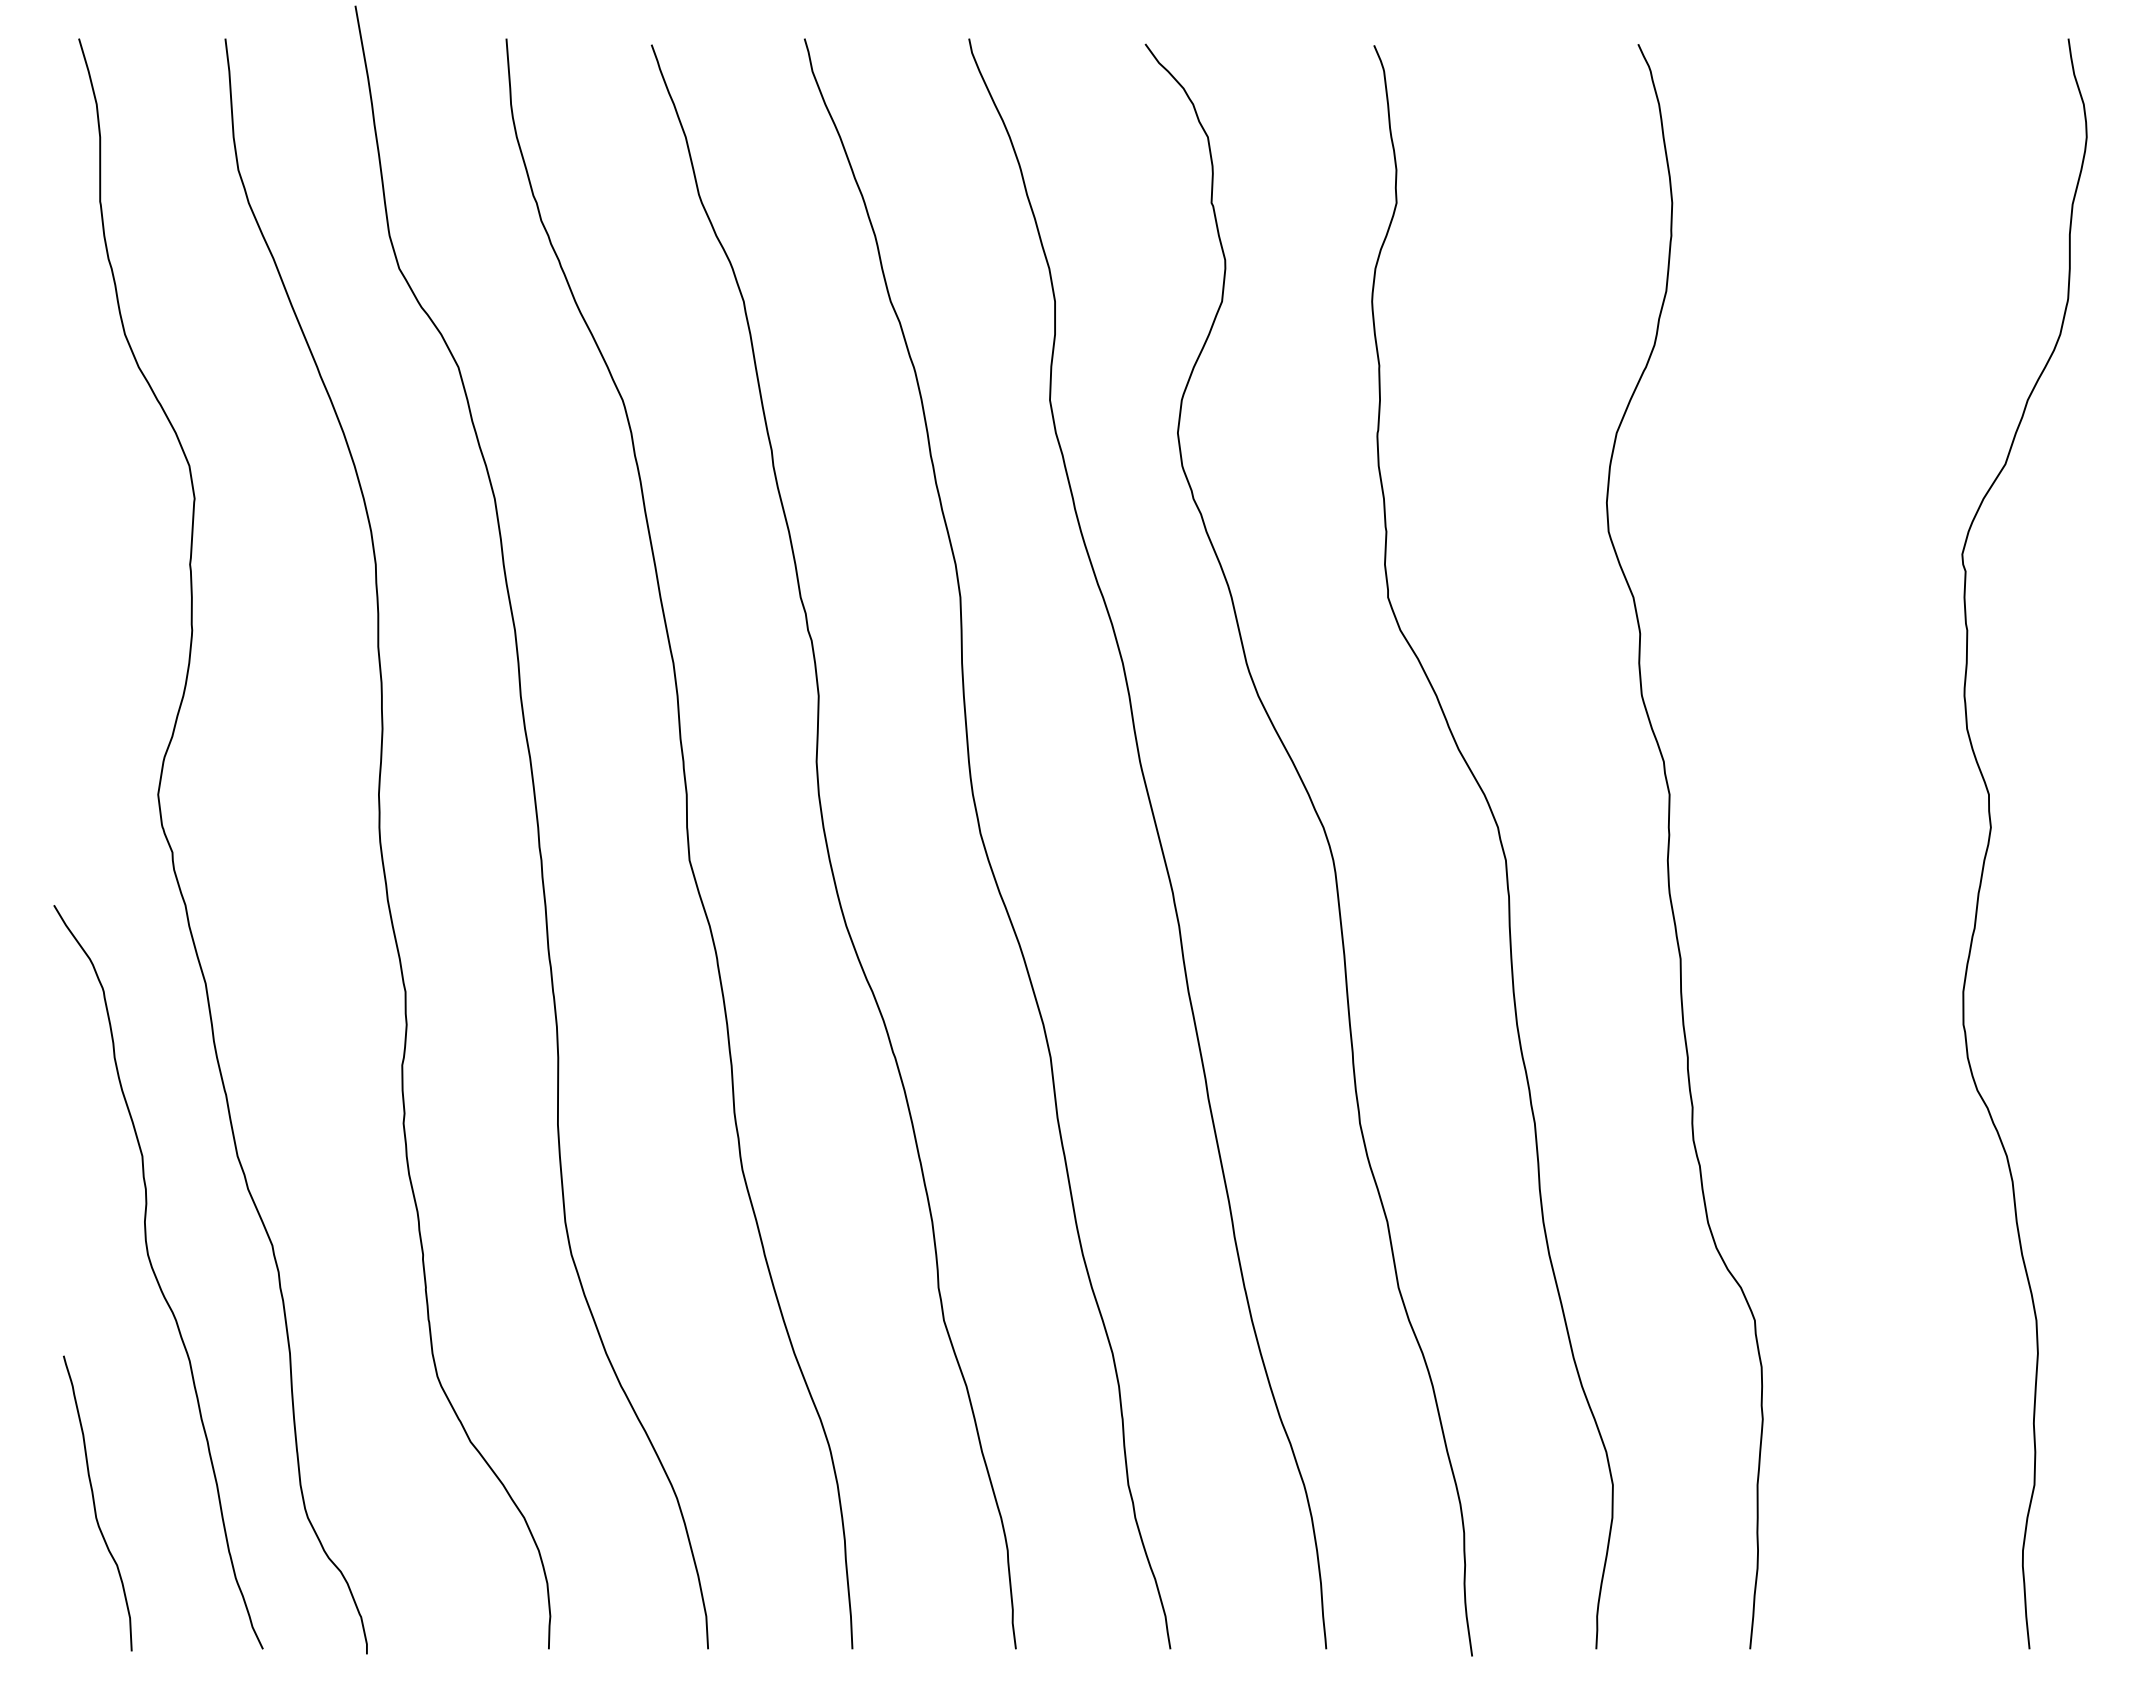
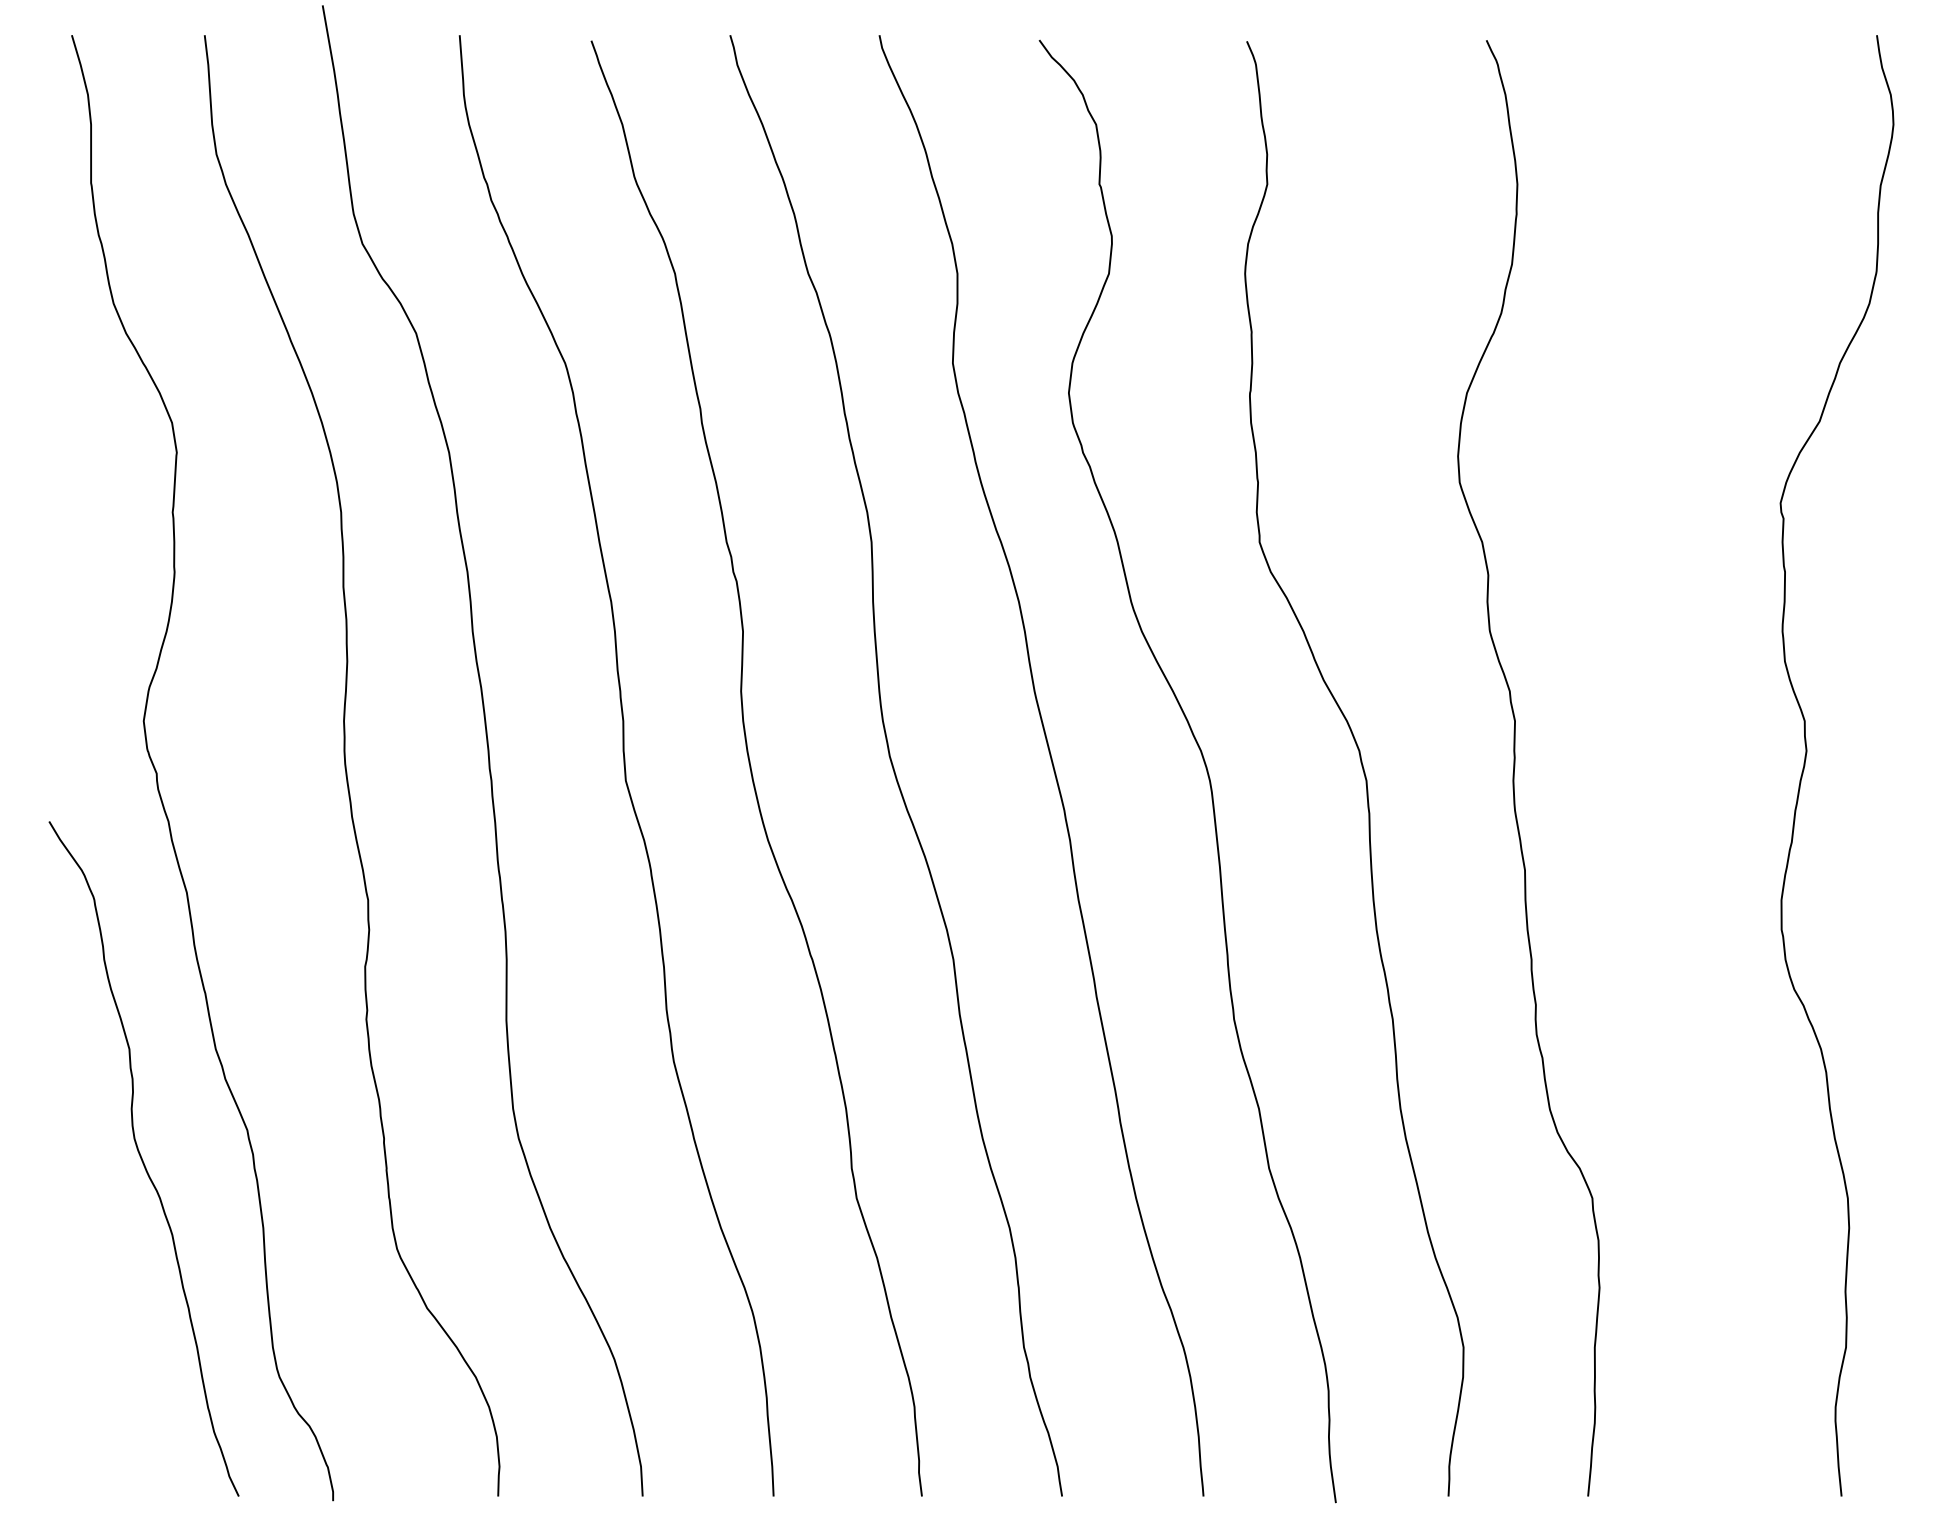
curve: (95, 1503) -> (86, 1364), removed

